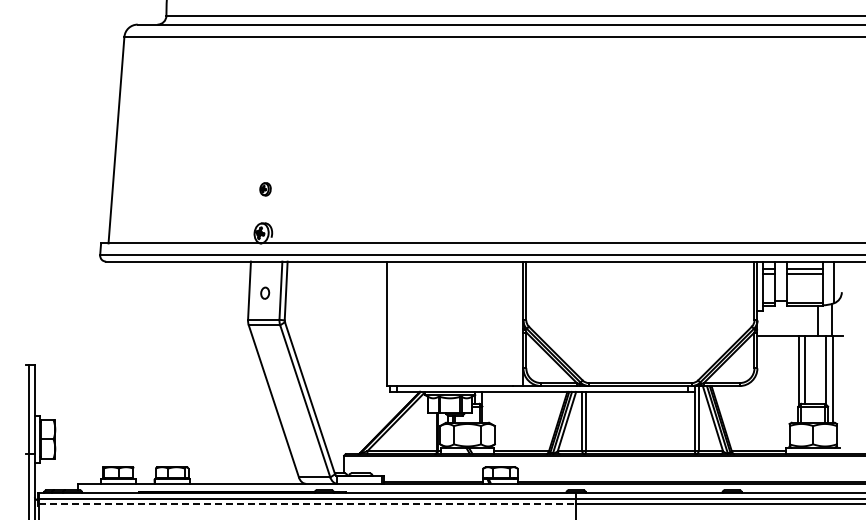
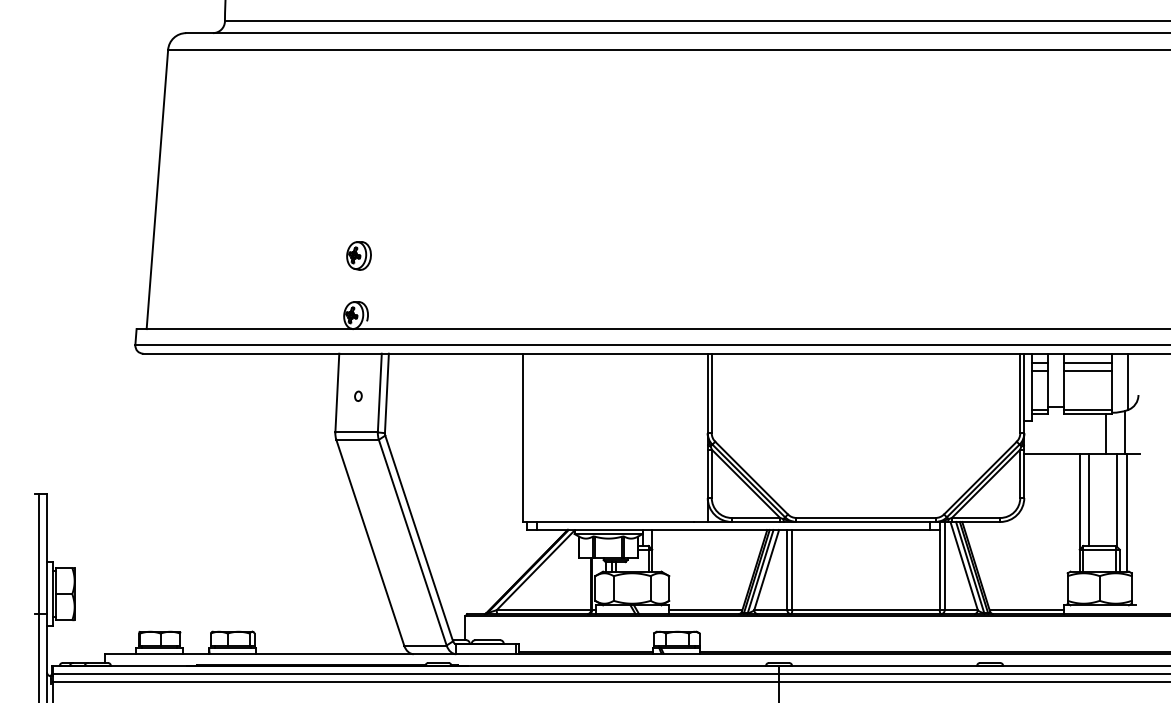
part: (265, 189) -> (358, 256), size x1.67
part: (264, 292) -> (357, 395), size x0.62
line: (308, 504) -> (417, 682), dashed -> solid

